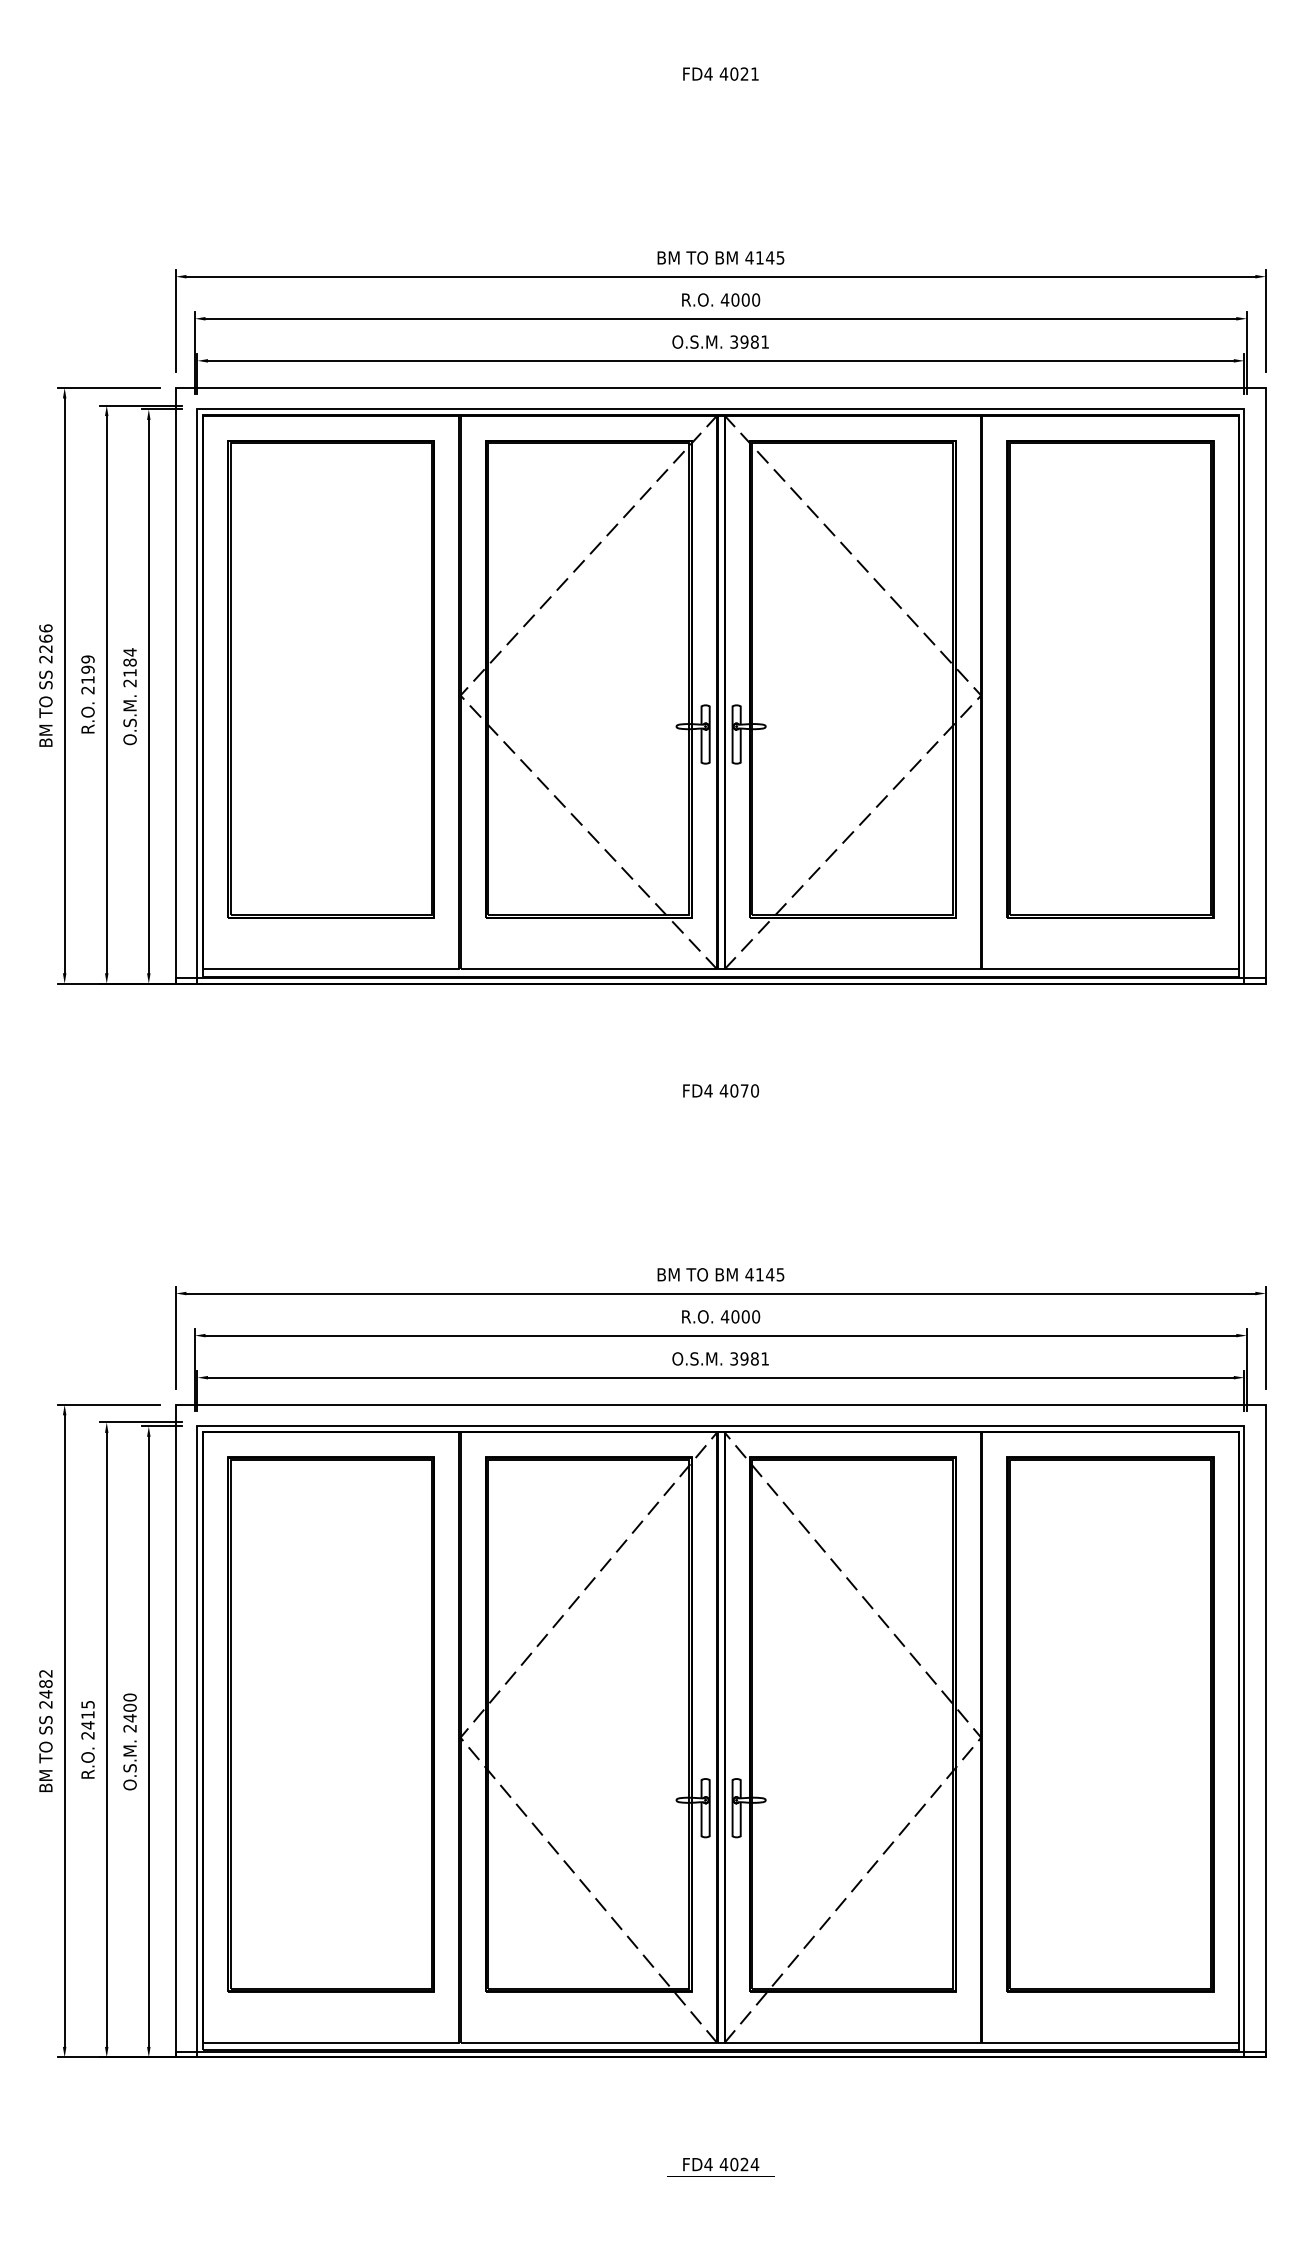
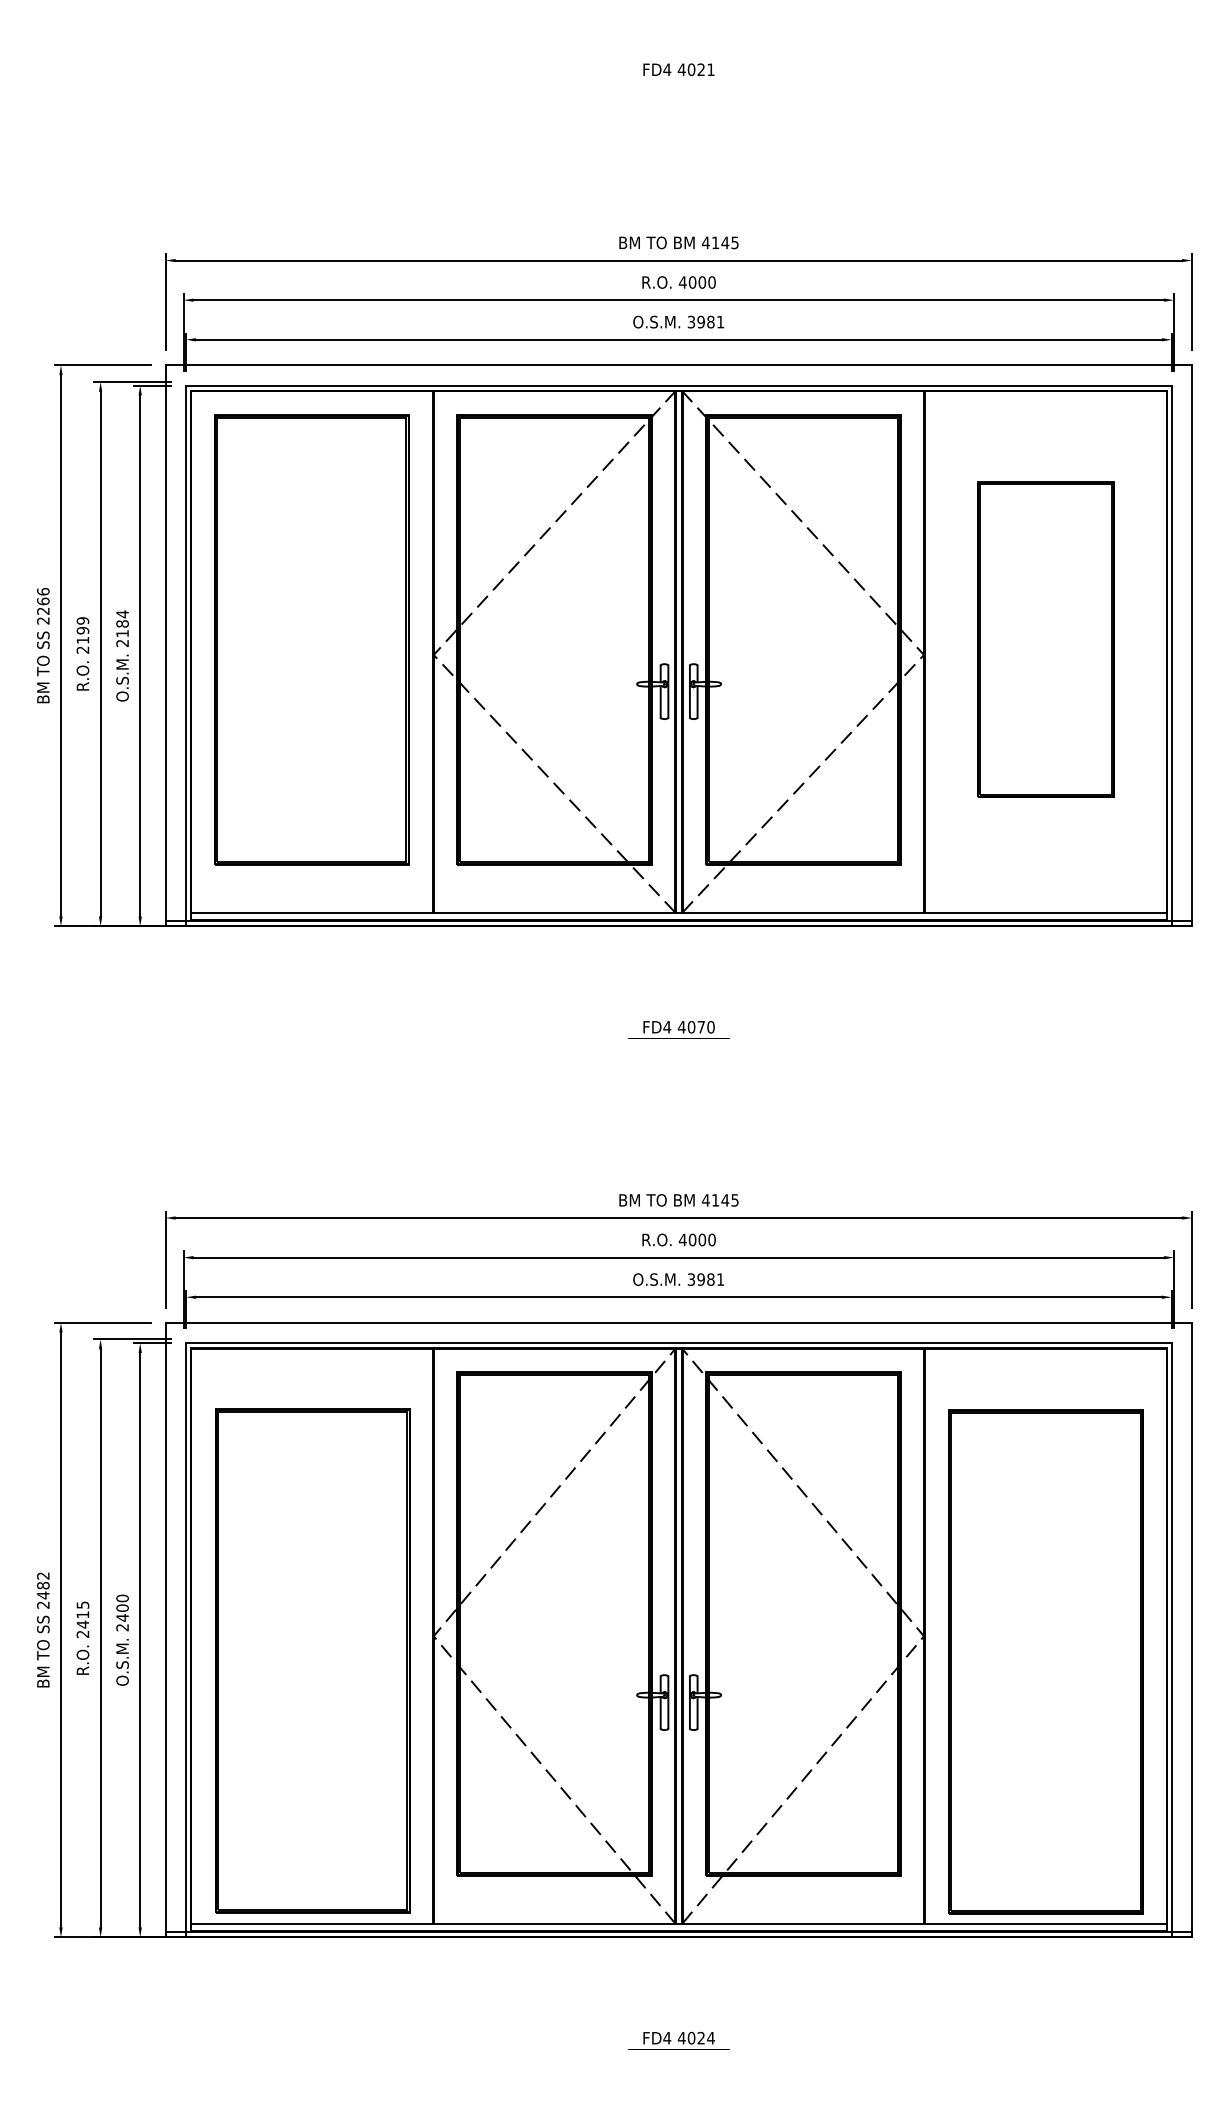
part: (1110, 679) -> (1045, 639), size x0.7
part: (330, 1724) -> (312, 1660), moved
part: (1110, 1724) -> (1045, 1661), moved

